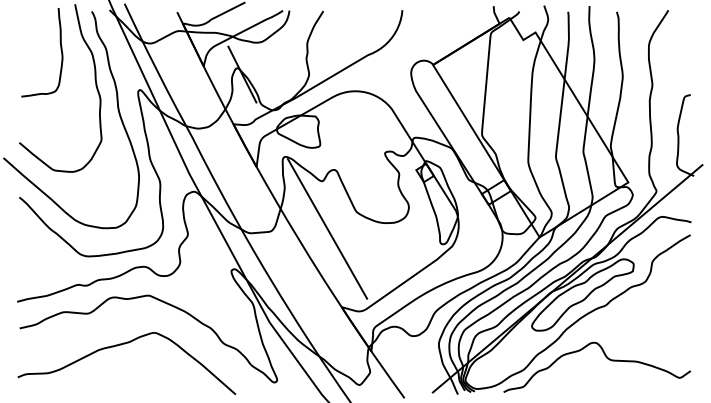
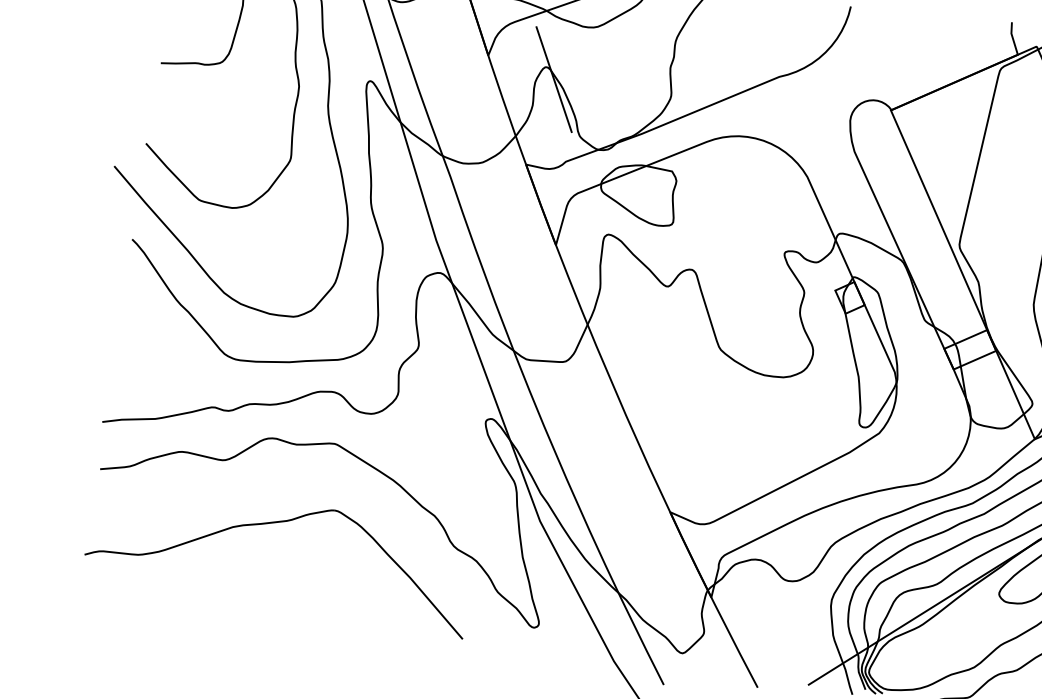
line: (327, 228) -> (664, 370), removed

